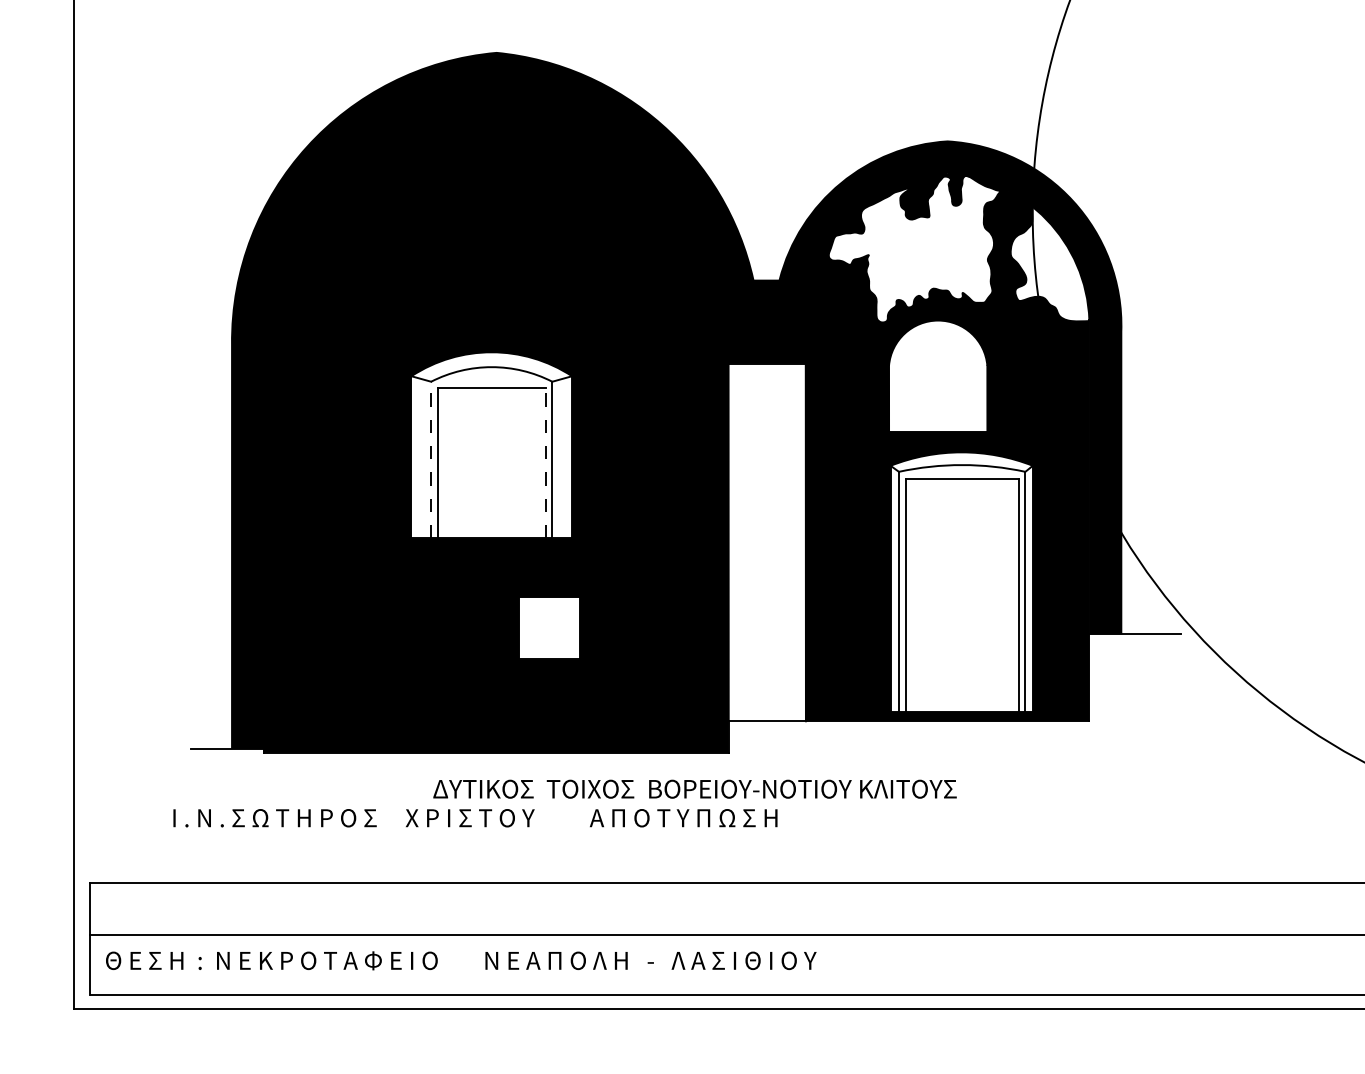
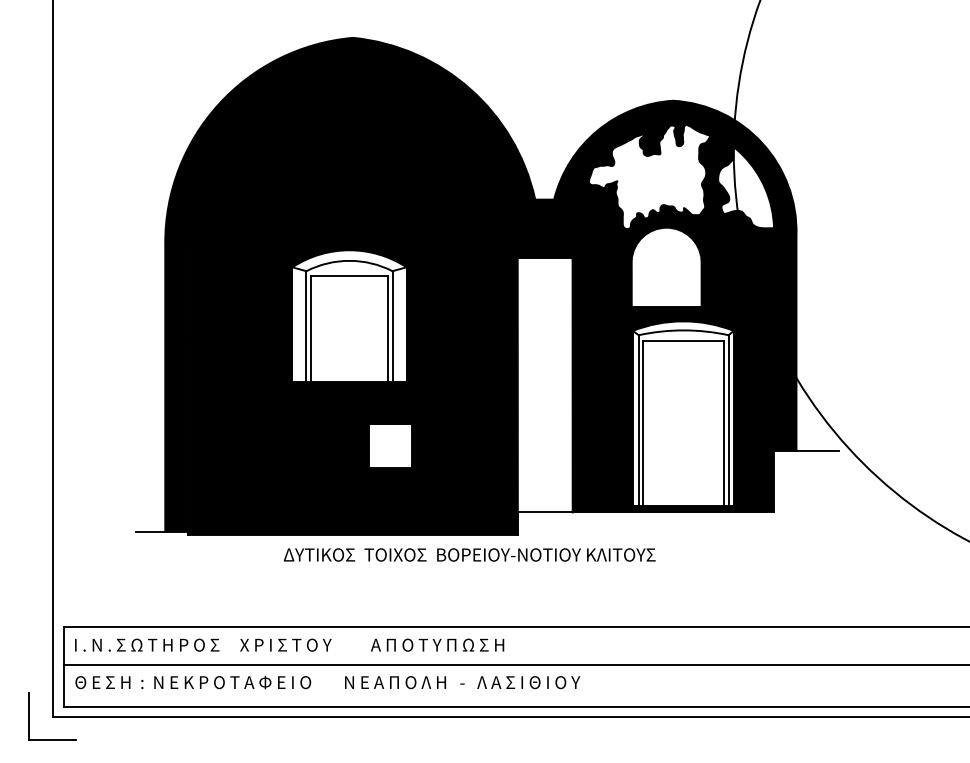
line: (431, 459) -> (306, 326), dashed -> solid
line: (545, 462) -> (387, 328), dashed -> solid
text: (694, 788) -> (469, 554), moved
text: (475, 818) -> (289, 645), moved
part: (41, 1008) -> (29, 716), added

